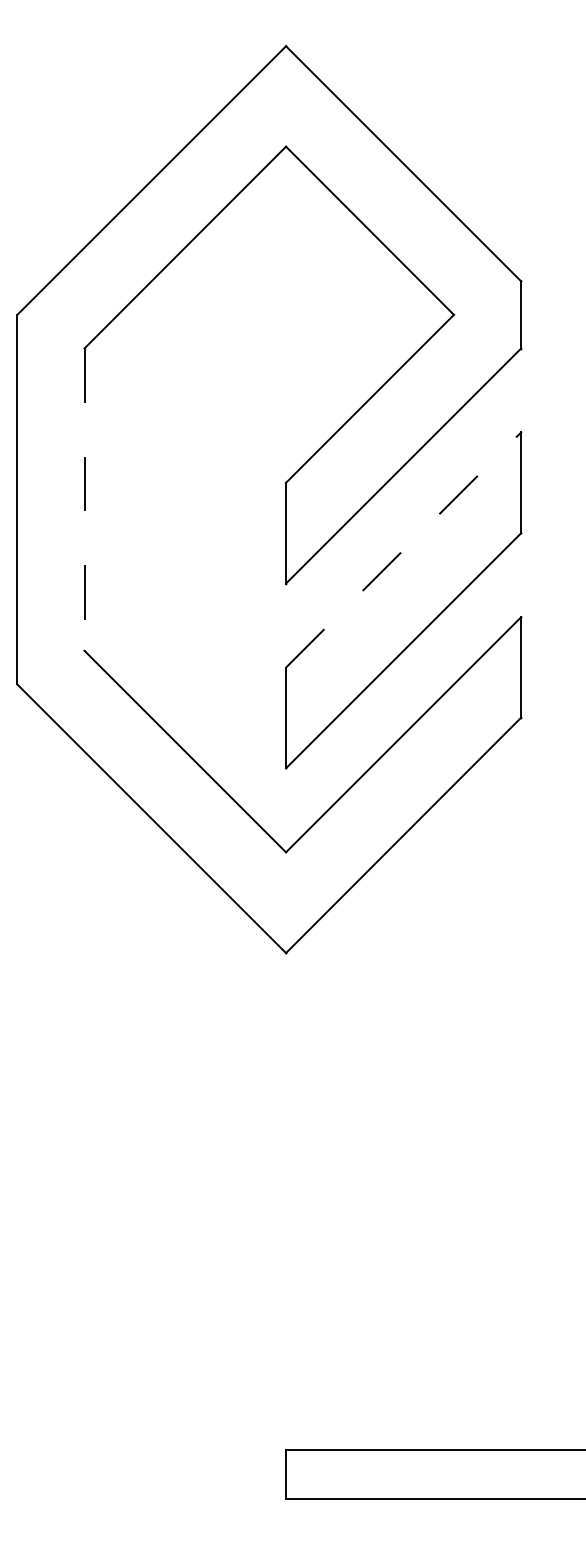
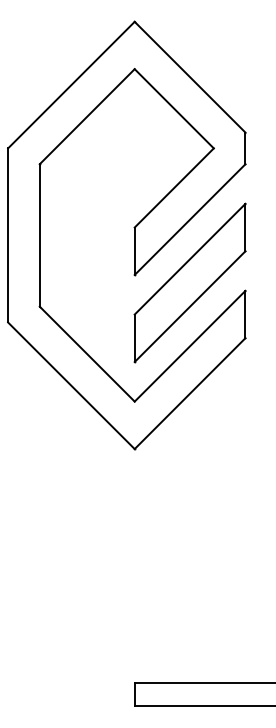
line: (83, 499) -> (39, 235), dashed -> solid
line: (404, 548) -> (190, 258), dashed -> solid

